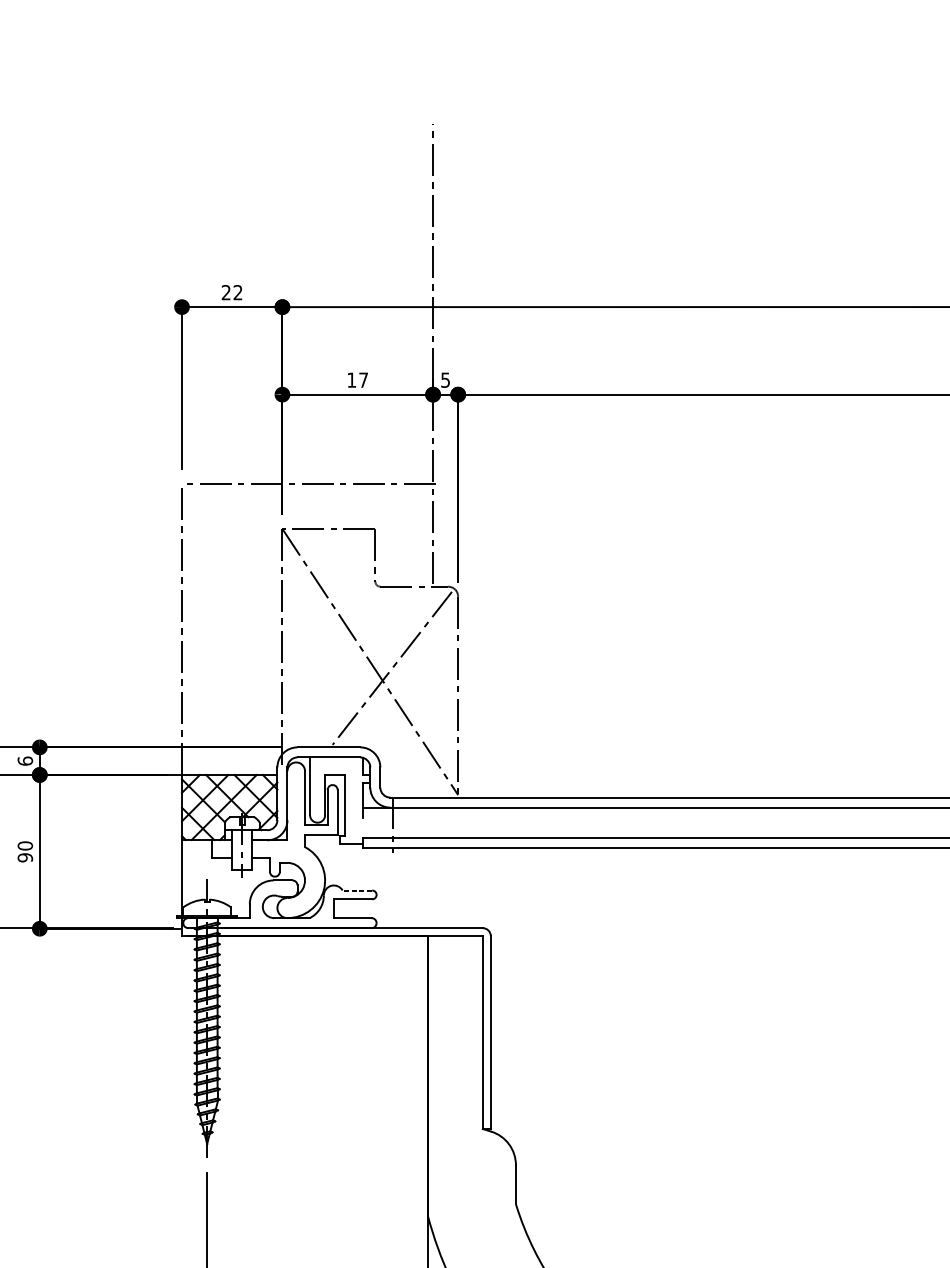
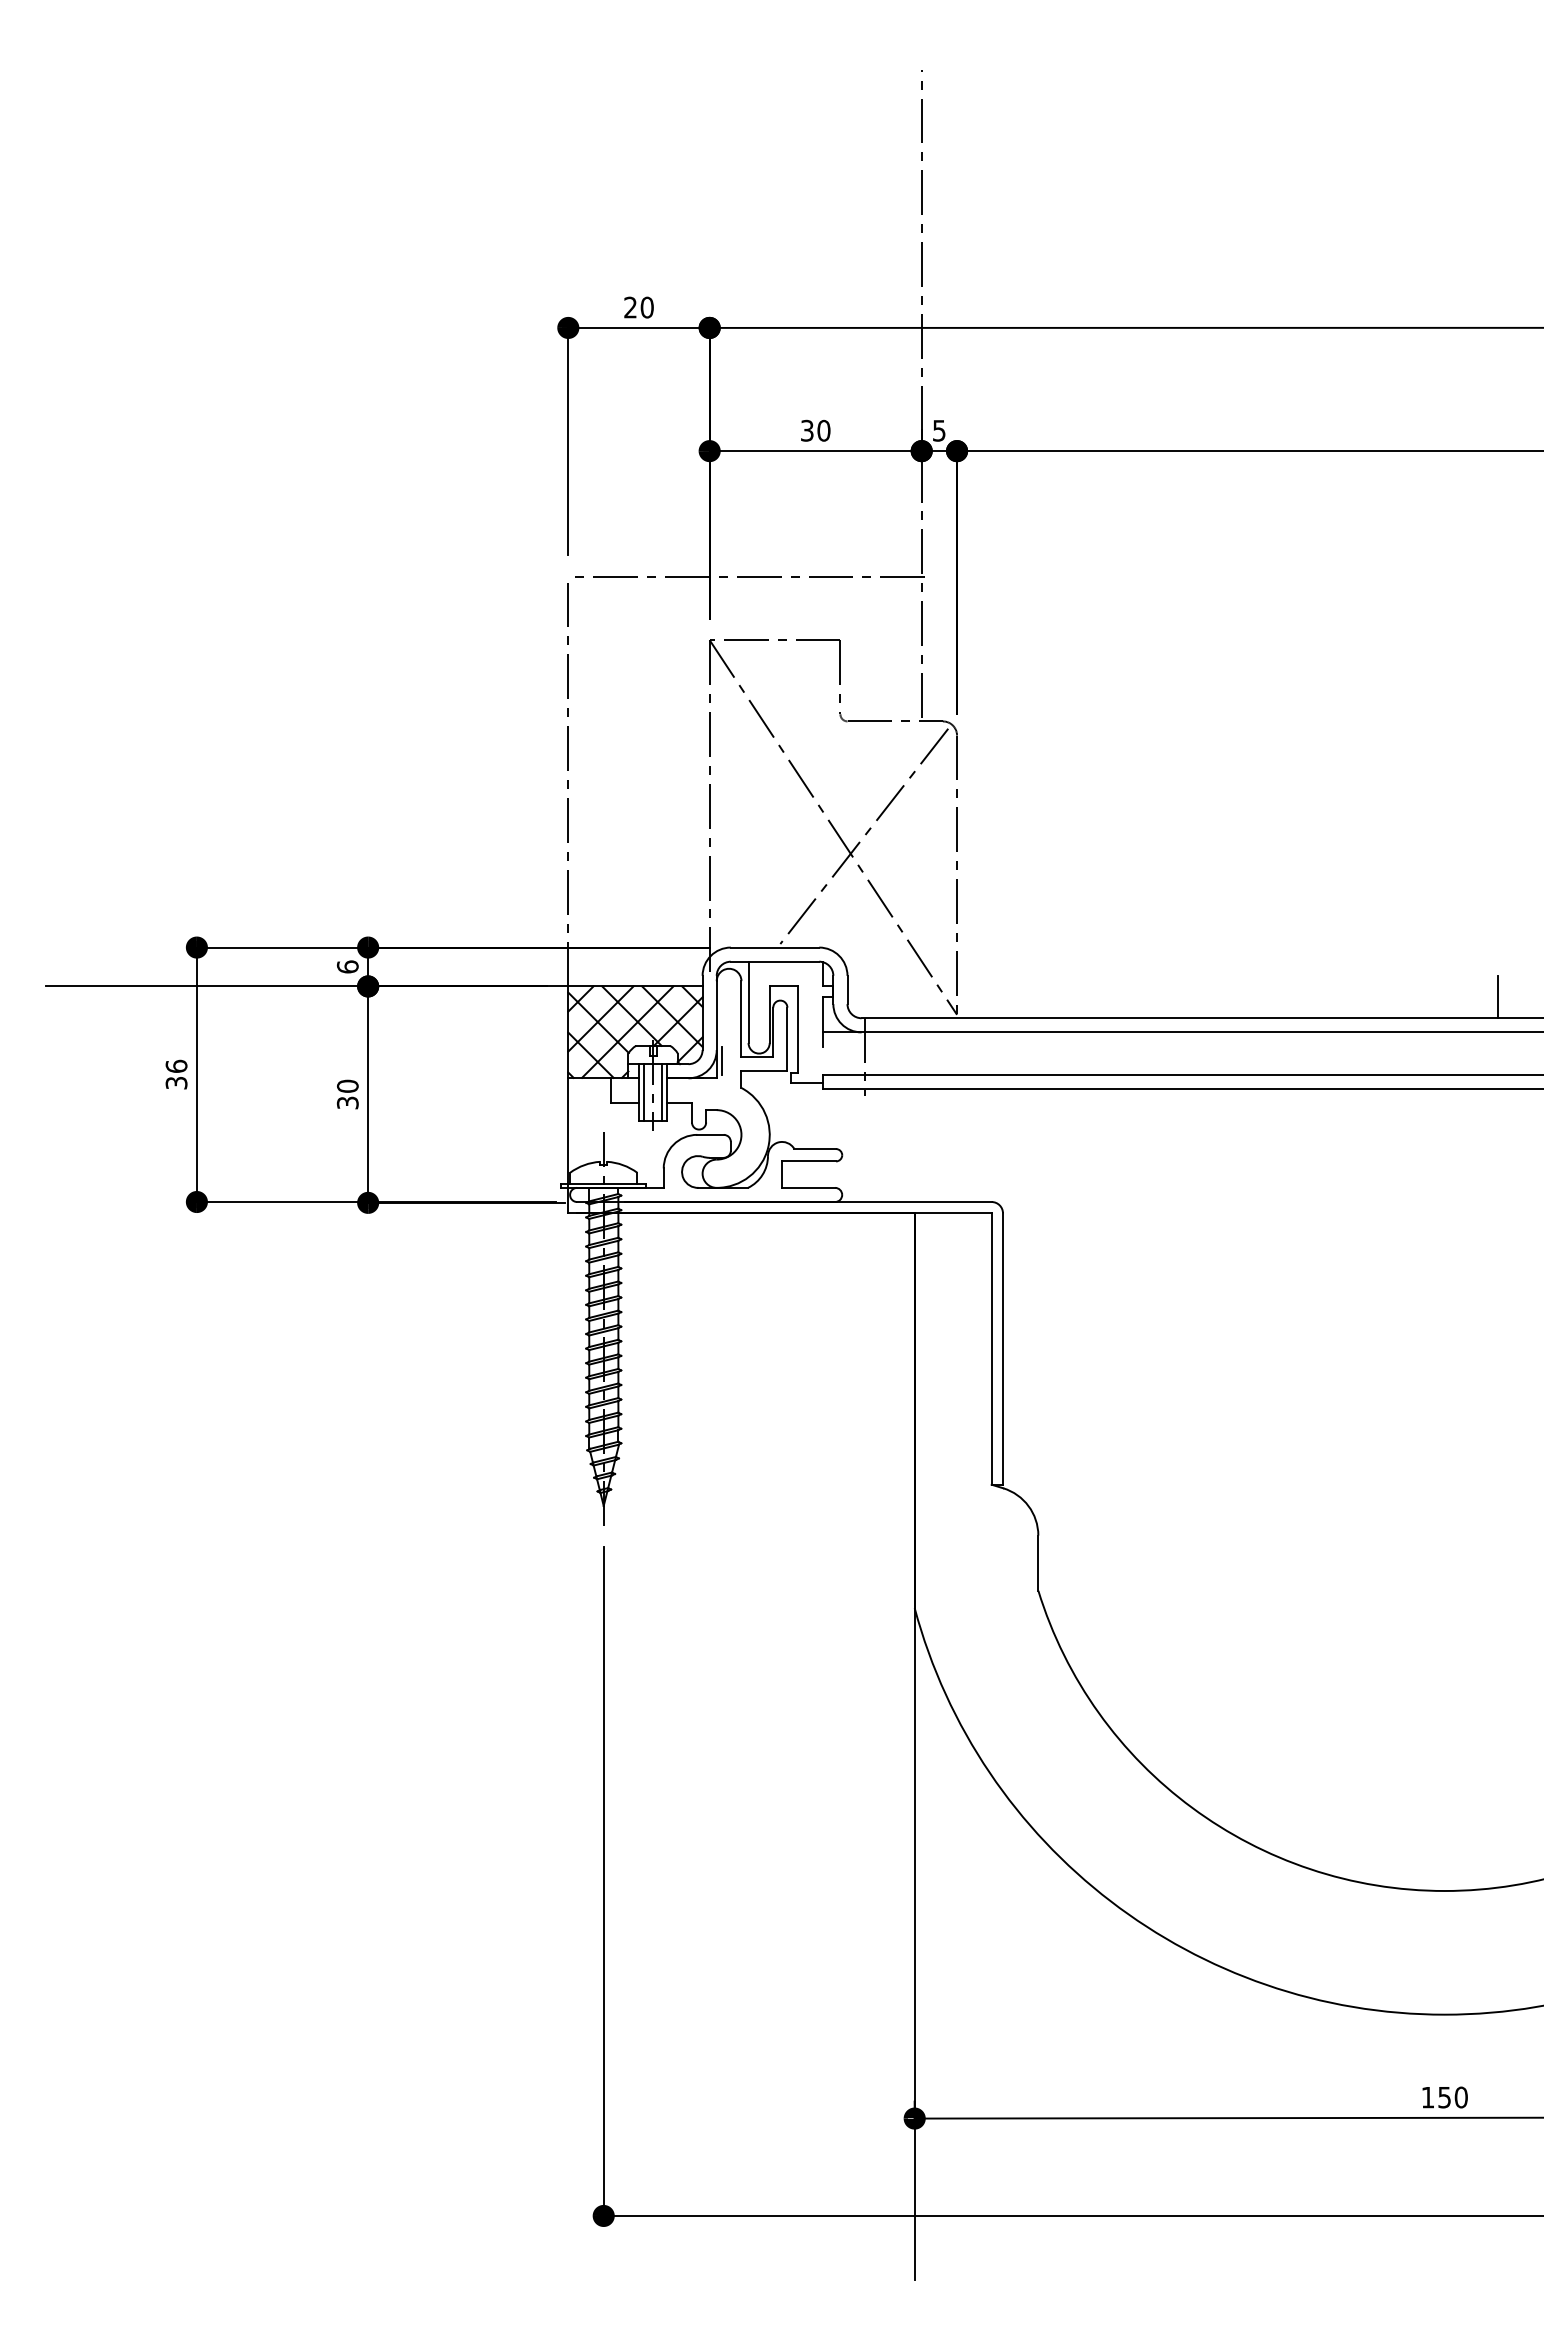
text: (237, 292) -> (646, 307), 22 -> 20
text: (357, 379) -> (815, 430), 17 -> 30
line: (842, 782) -> (1497, 996), added
line: (291, 827) -> (722, 1060), added
line: (235, 850) -> (643, 1092), added
line: (248, 850) -> (662, 1092), added
text: (25, 857) -> (347, 1102), 90 -> 30
line: (357, 890) -> (815, 1149), dashed -> solid

